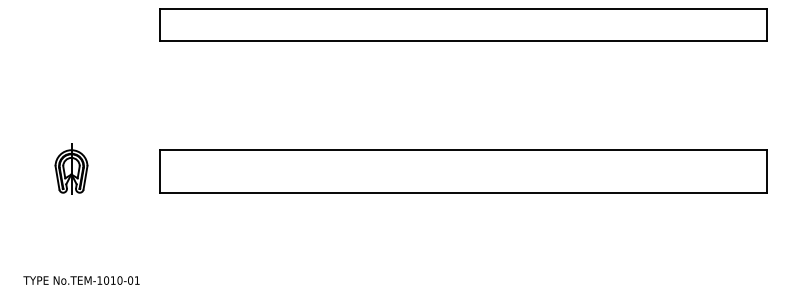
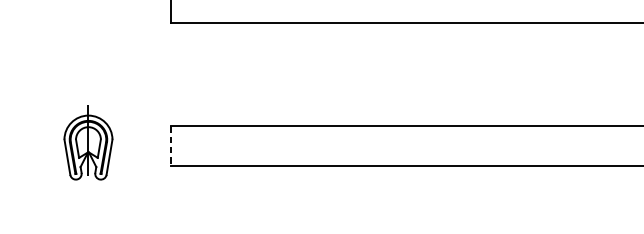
part: (71, 168) -> (88, 143), size x1.6
line: (159, 171) -> (171, 146), solid -> dashed

